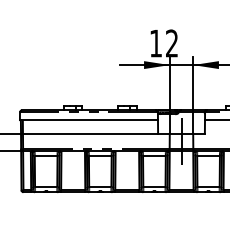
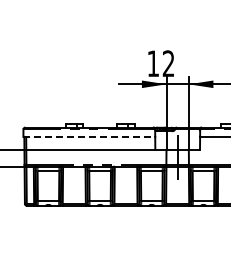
line: (89, 119) -> (89, 136), solid -> dashed

